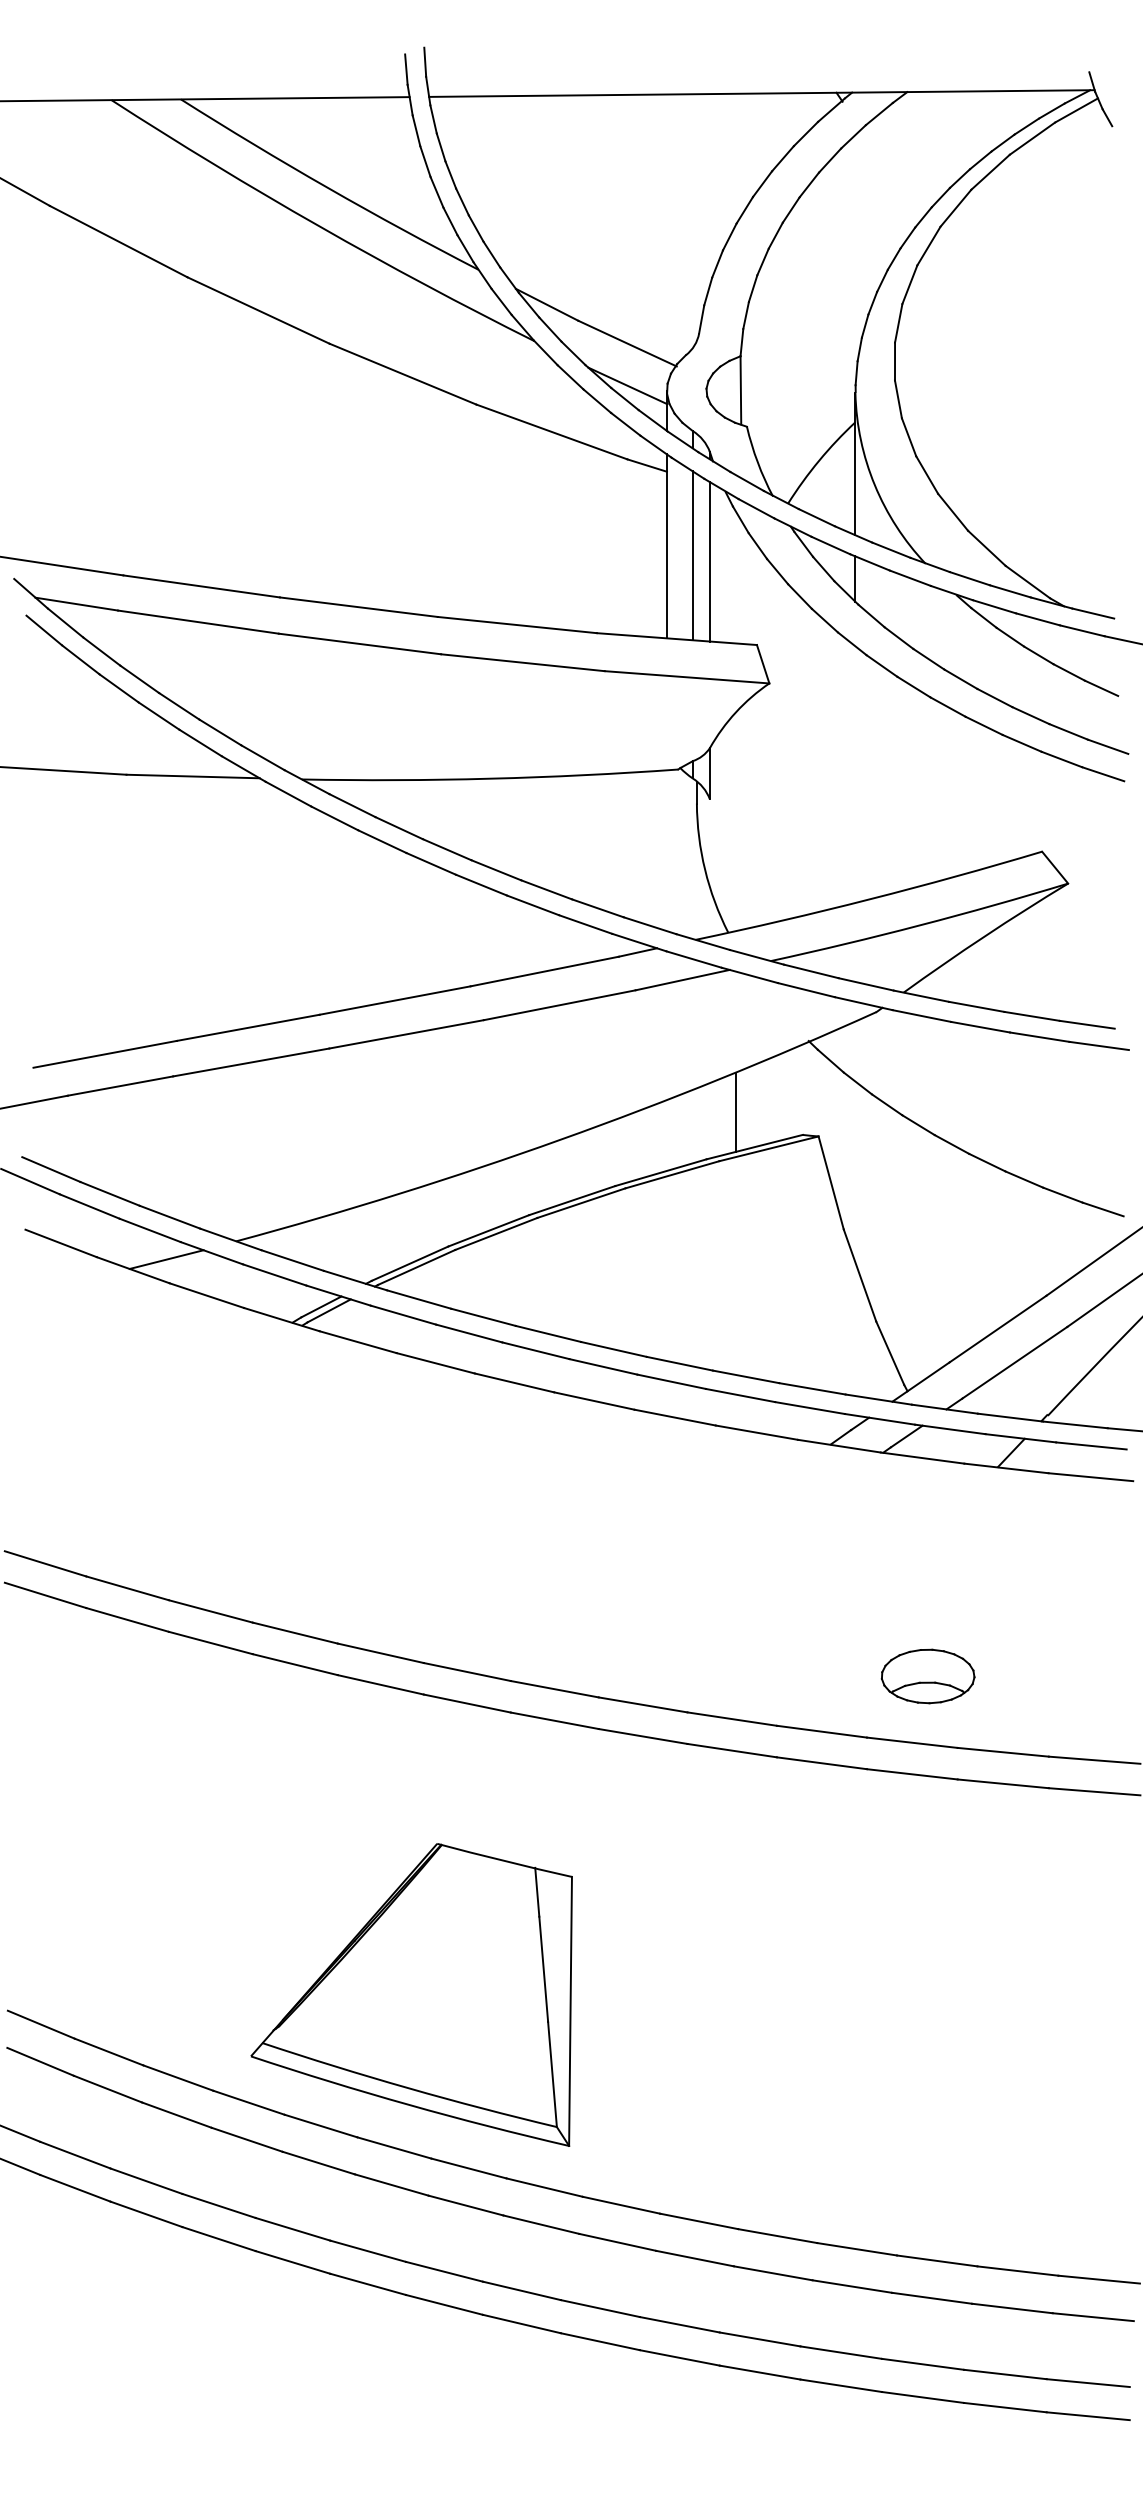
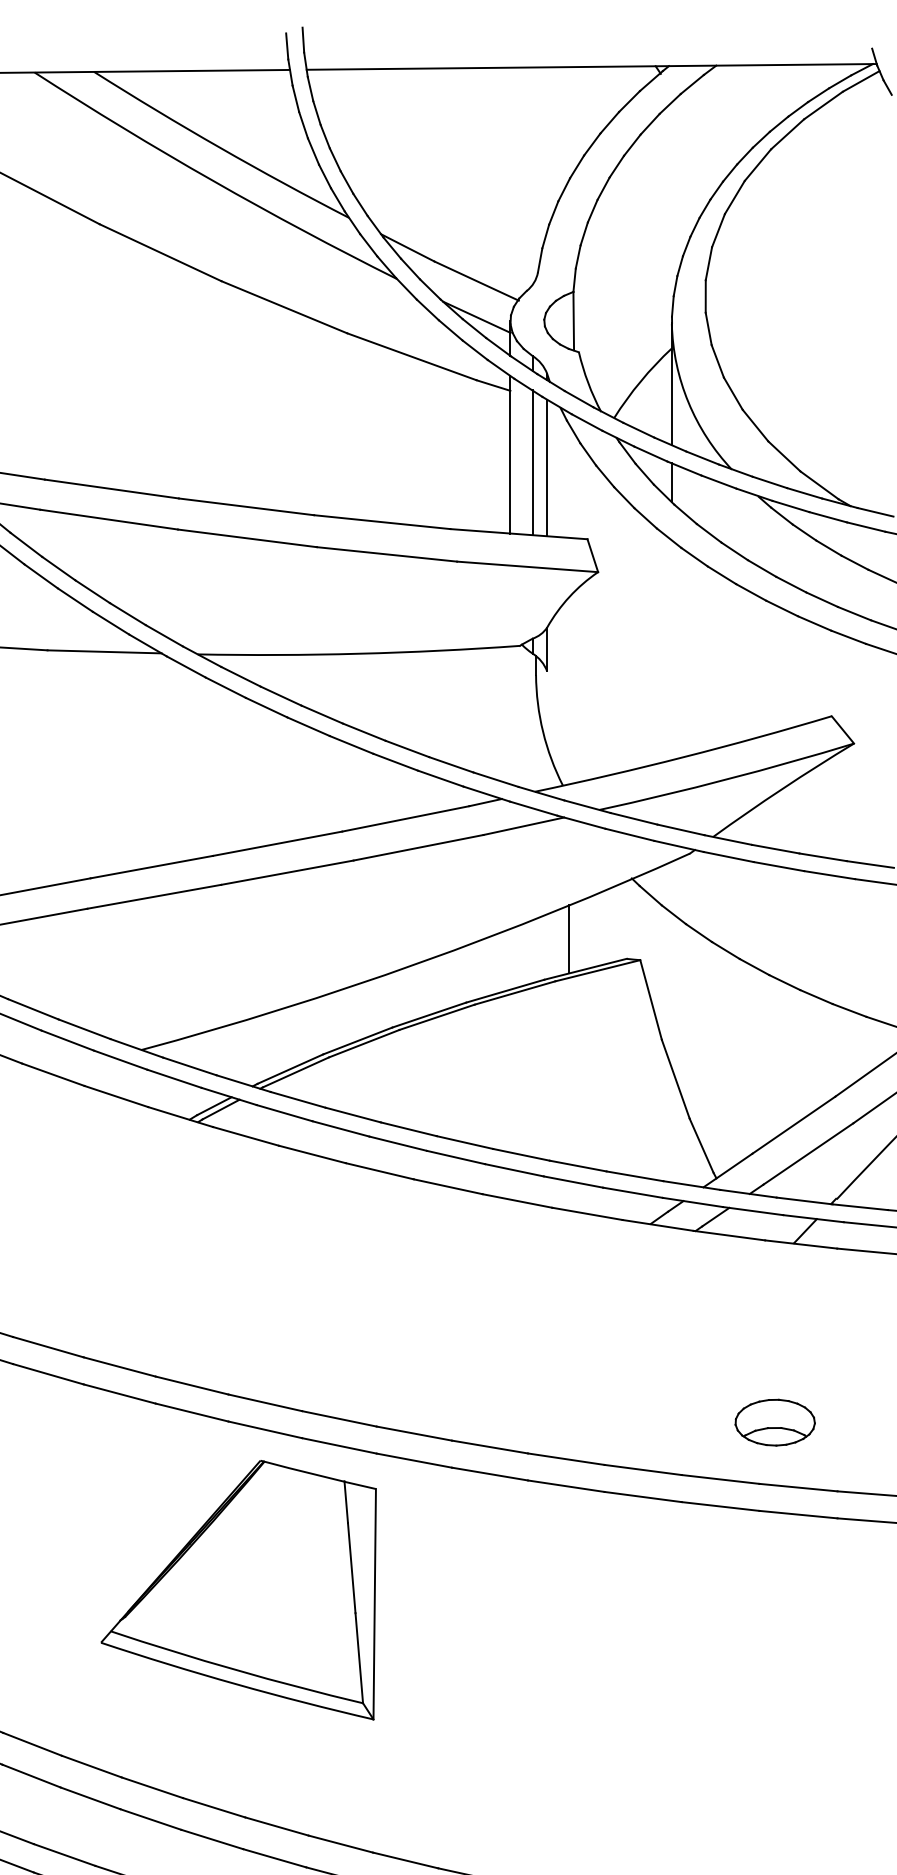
line: (166, 1259) -> (81, 1065), removed
part: (927, 1676) -> (774, 1422), moved
part: (411, 1994) -> (238, 1589), moved

